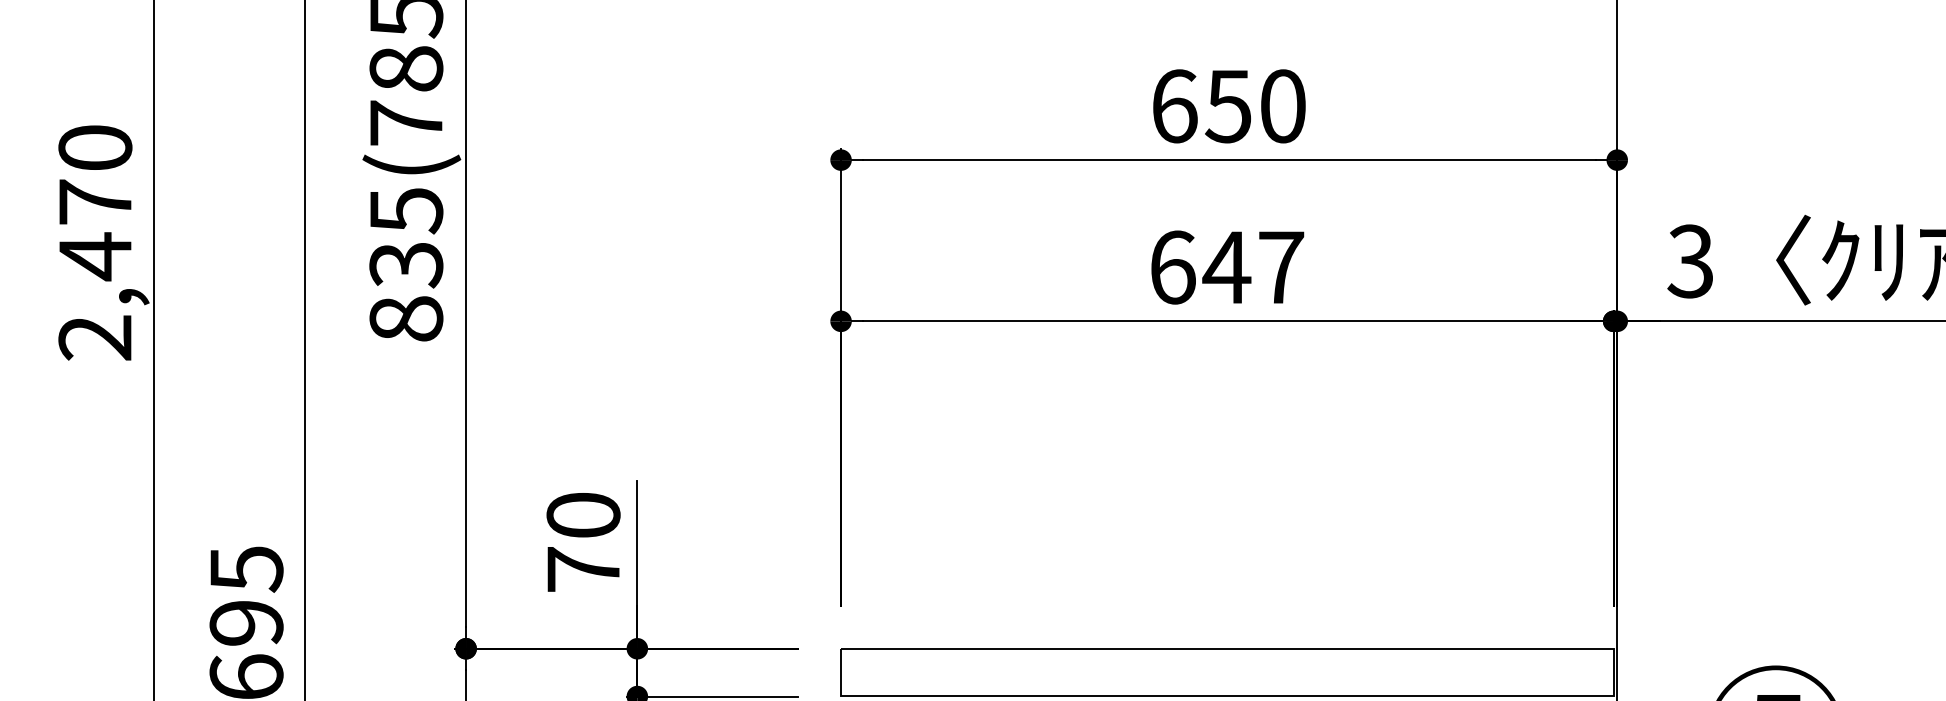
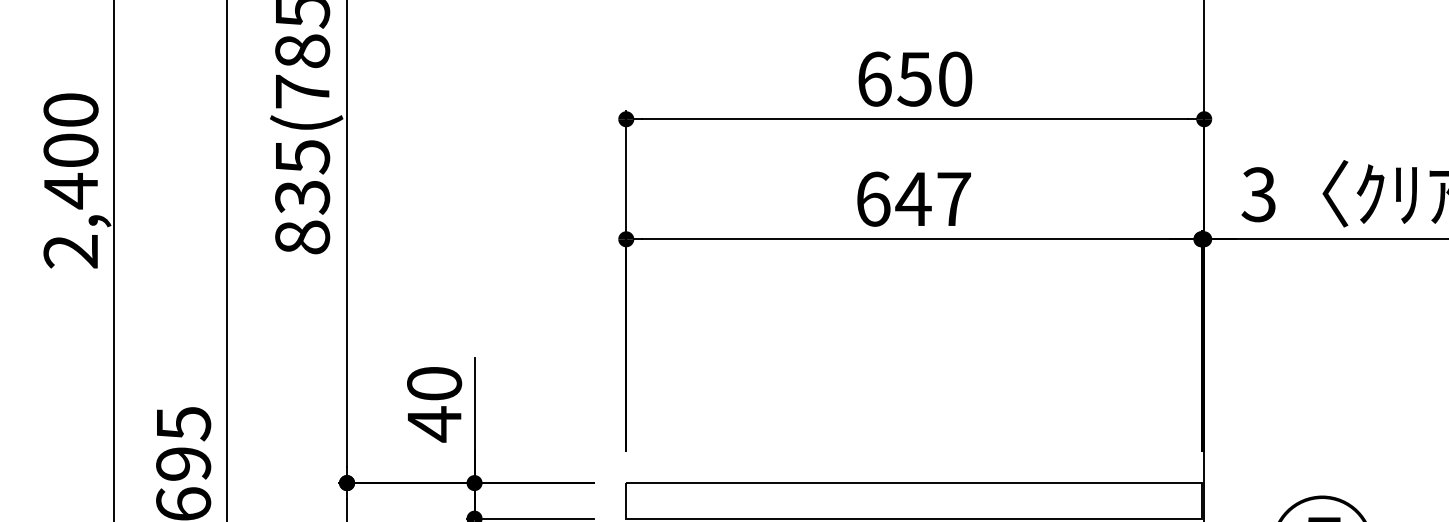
text: (94, 202) -> (70, 150), 2,470 -> 2,400
text: (583, 570) -> (434, 424), 70 -> 40

